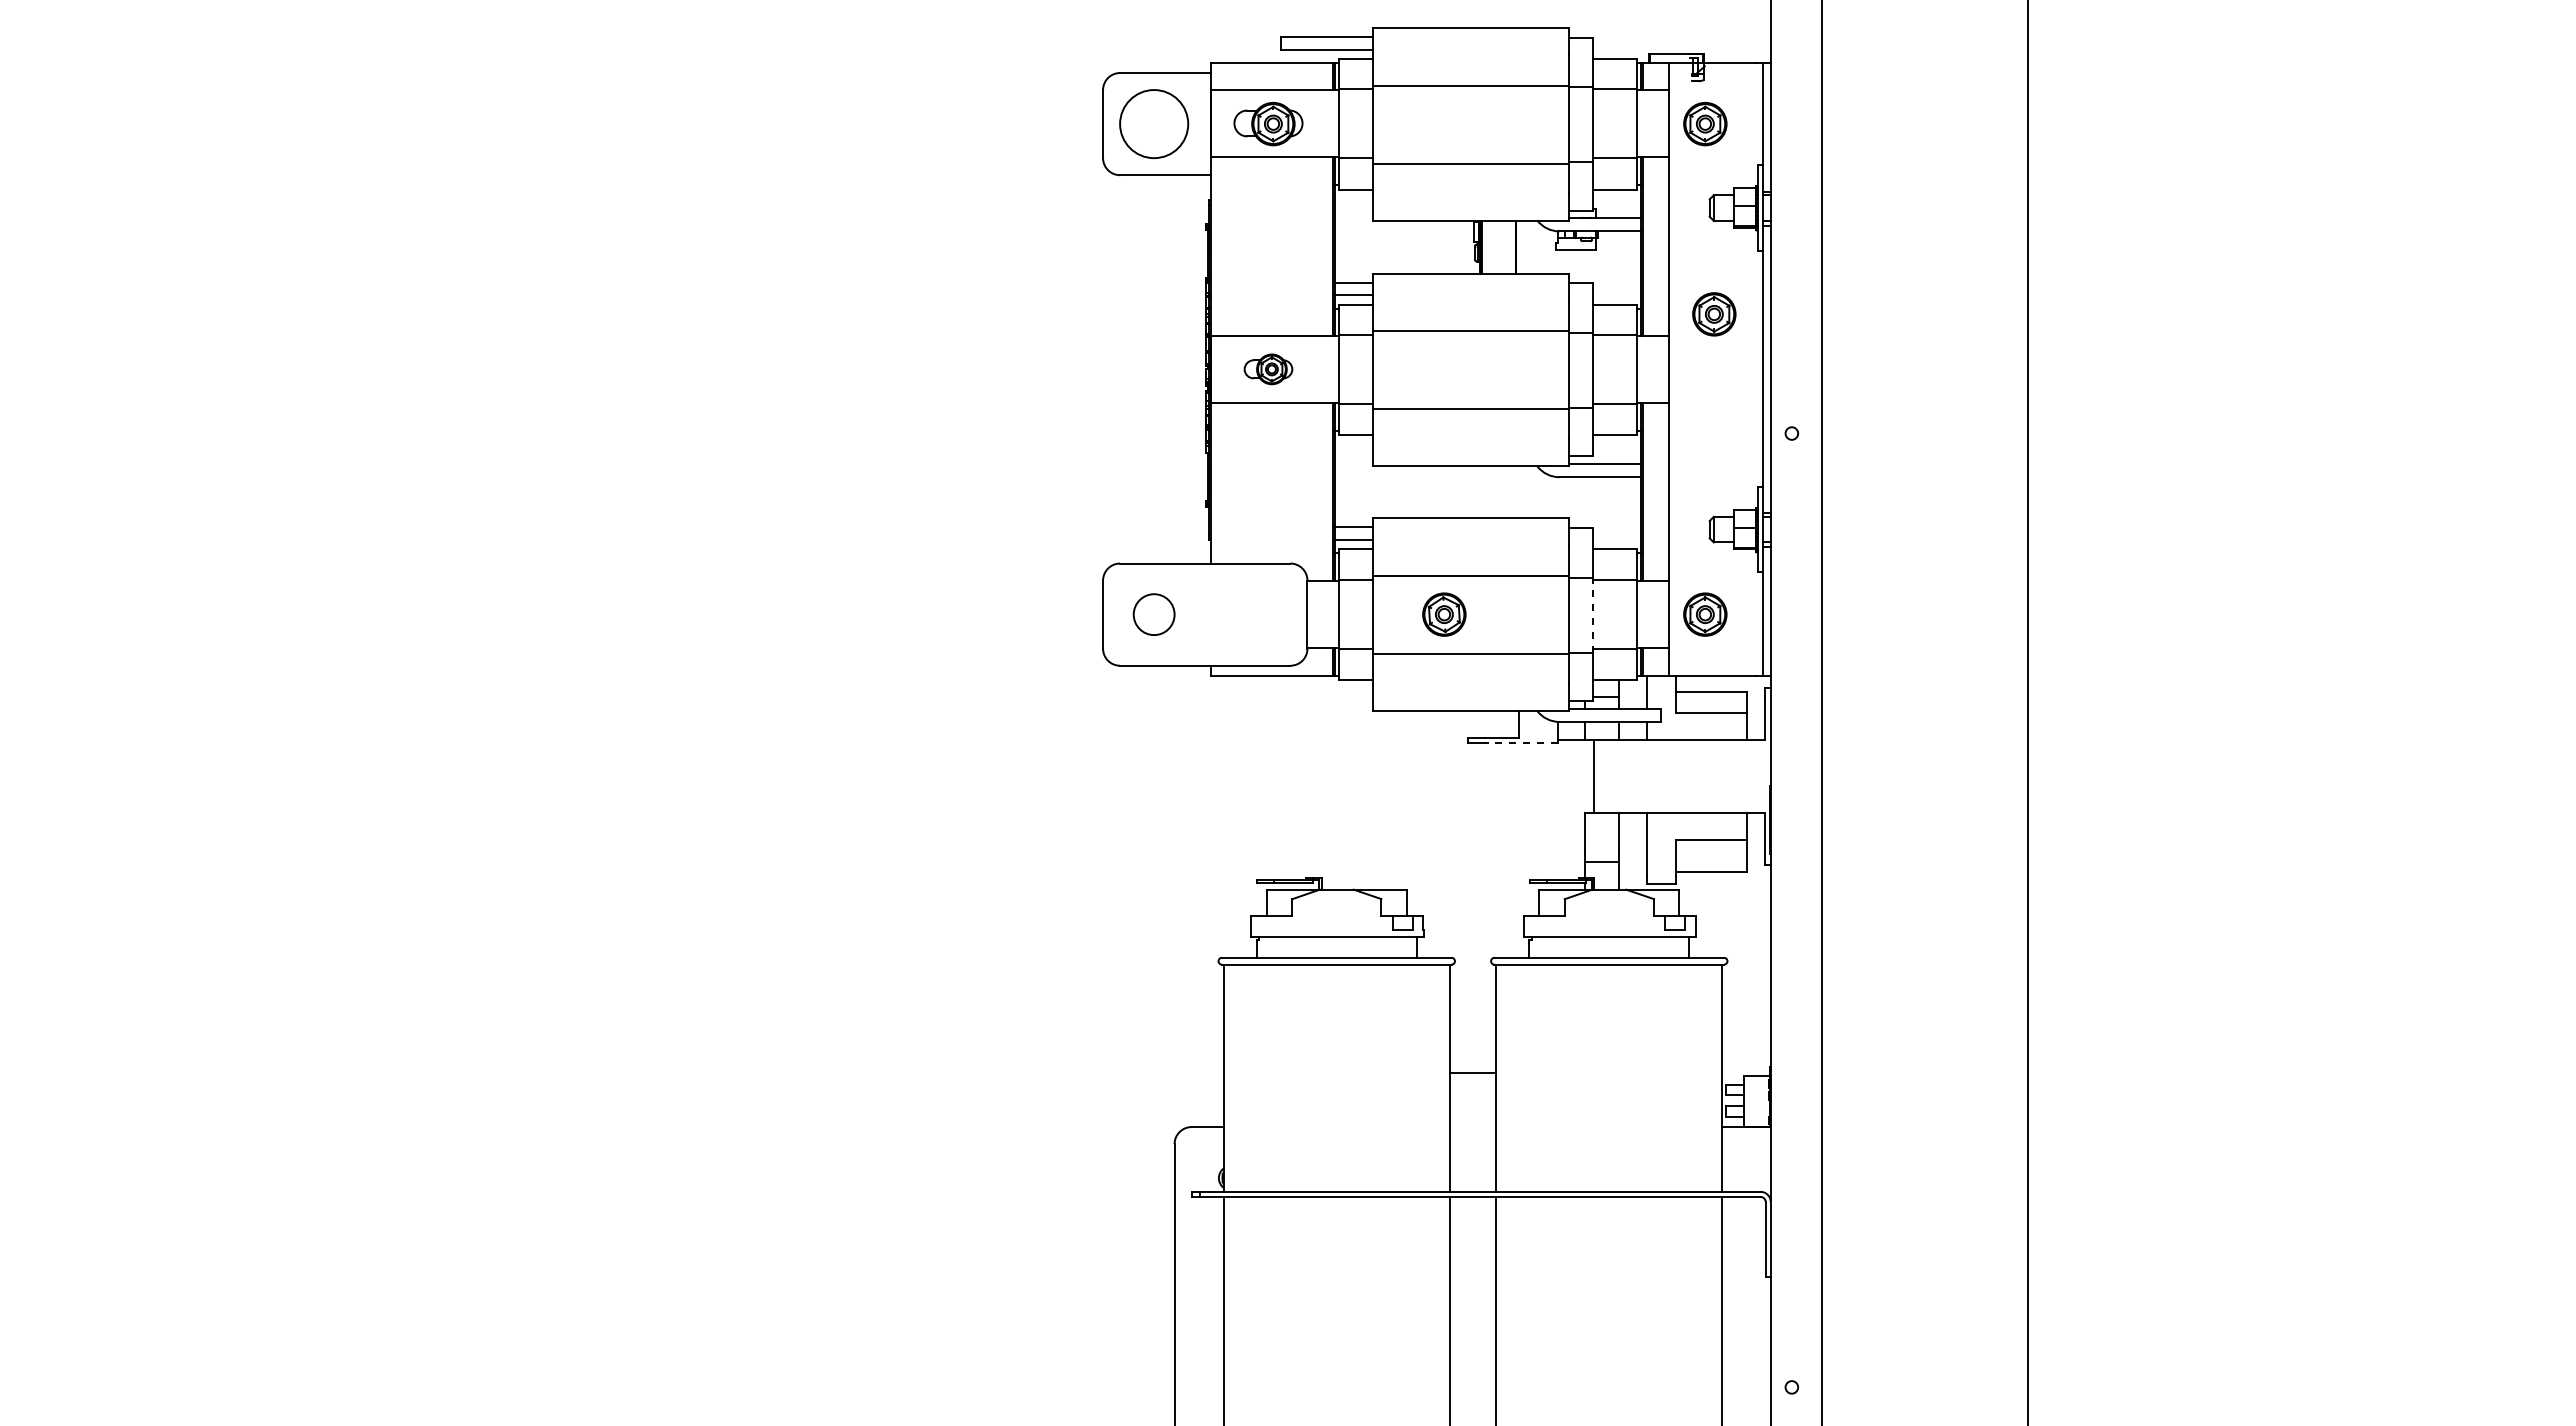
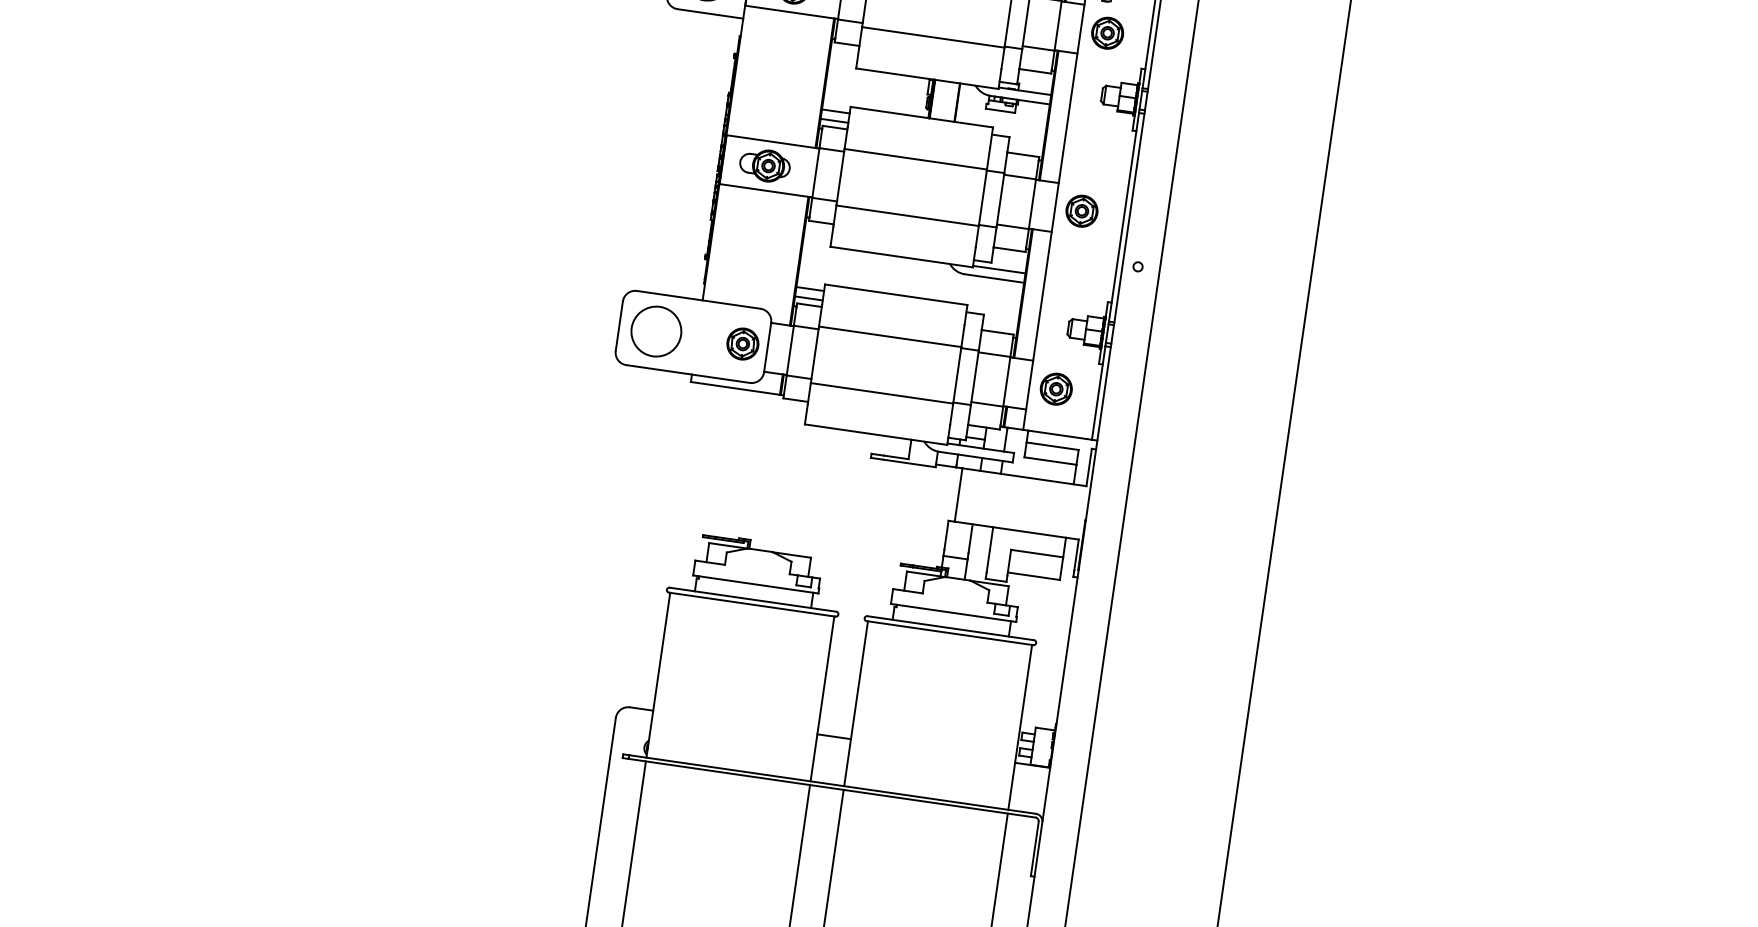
part: (1714, 314) -> (1082, 211), moved
part: (1268, 369) -> (764, 165), size x1.43
circle: (1154, 614) -> (656, 331), size x1.67
part: (1444, 614) -> (743, 343), moved
line: (1593, 614) -> (975, 377), dashed -> solid
line: (1521, 743) -> (909, 463), dashed -> solid
line: (1472, 1073) -> (833, 737), moved

